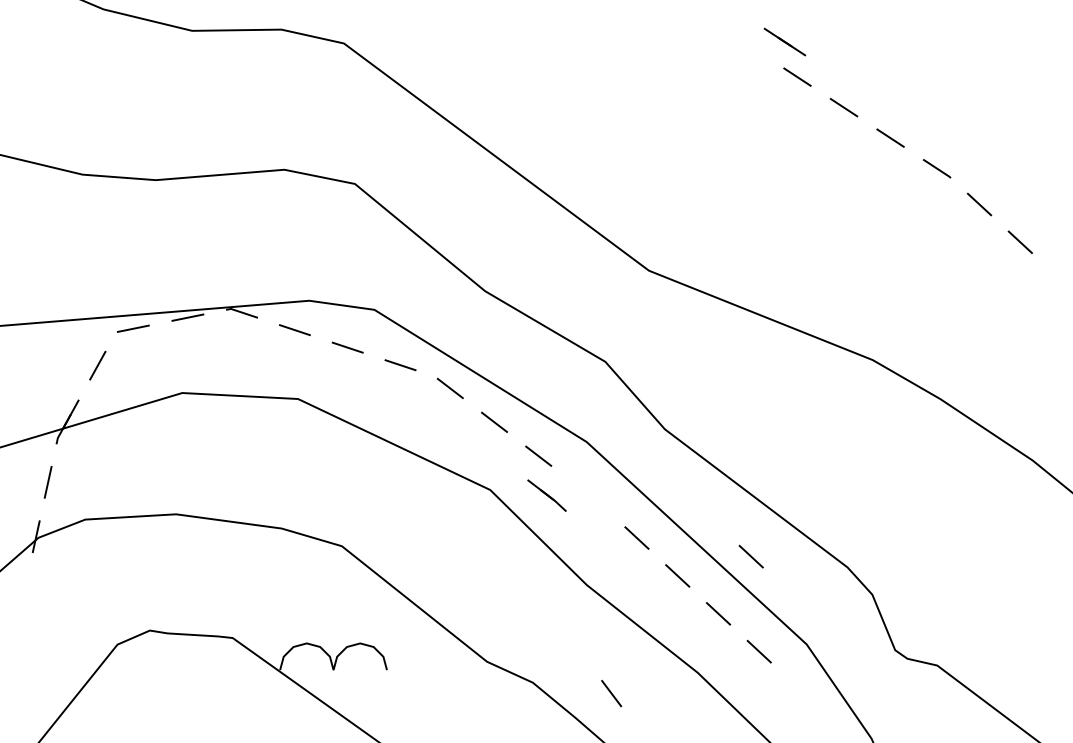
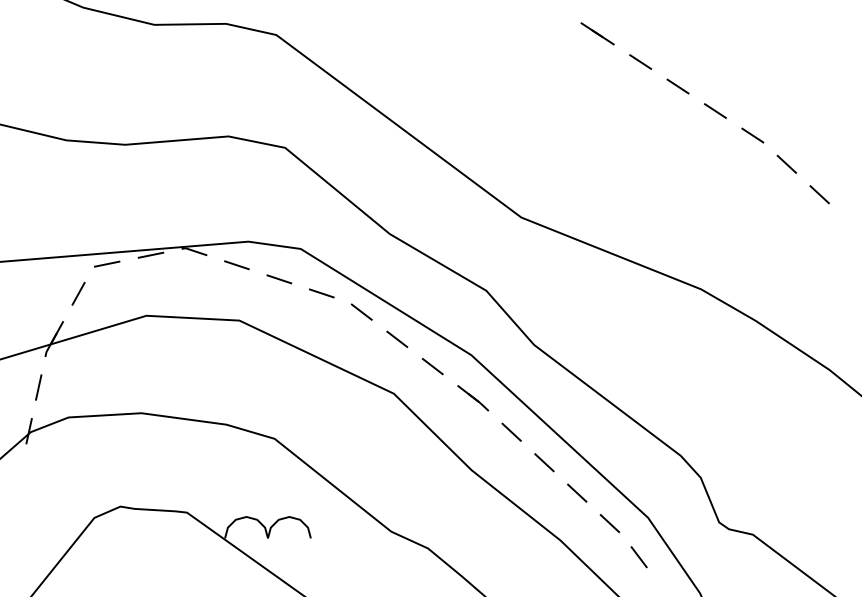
line: (784, 41) -> (597, 33), moved
part: (546, 495) -> (472, 398), moved
line: (750, 556) -> (602, 447), removed
line: (611, 693) -> (639, 557), moved

